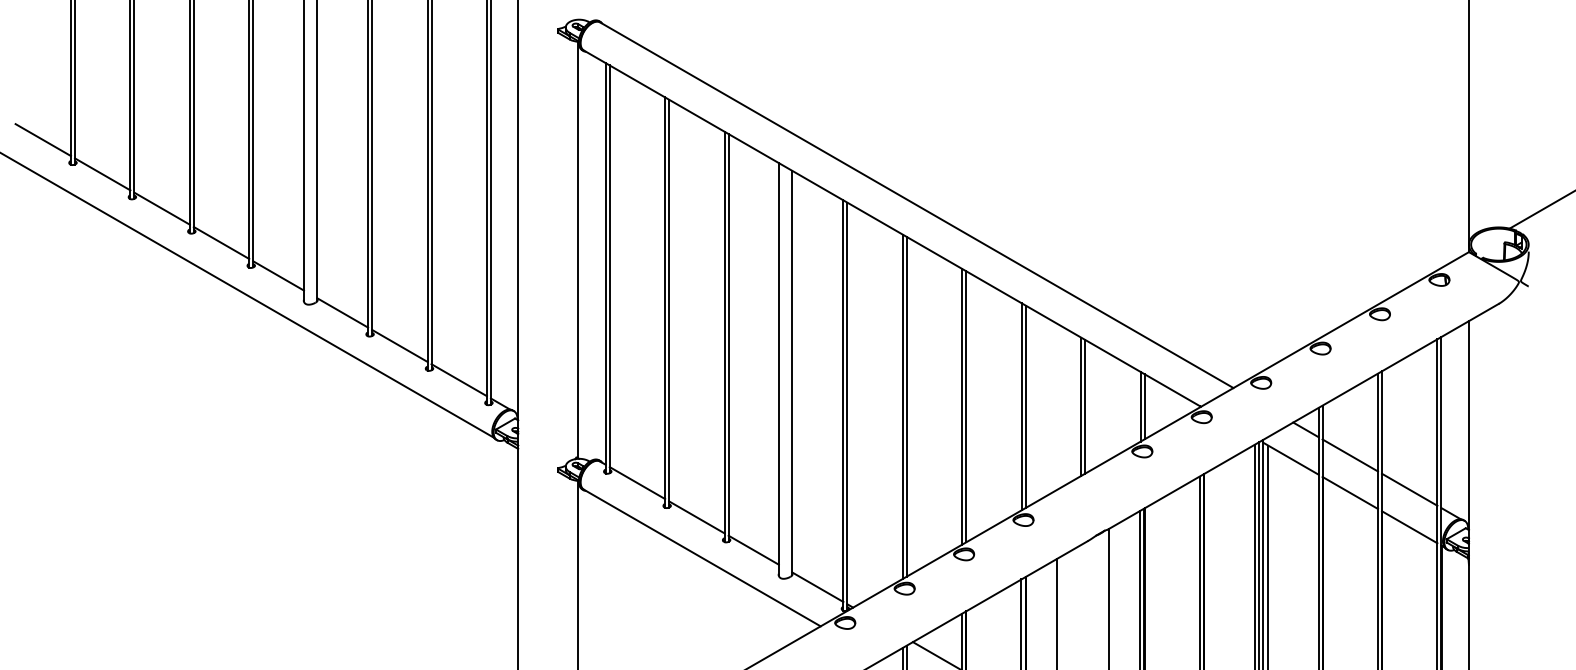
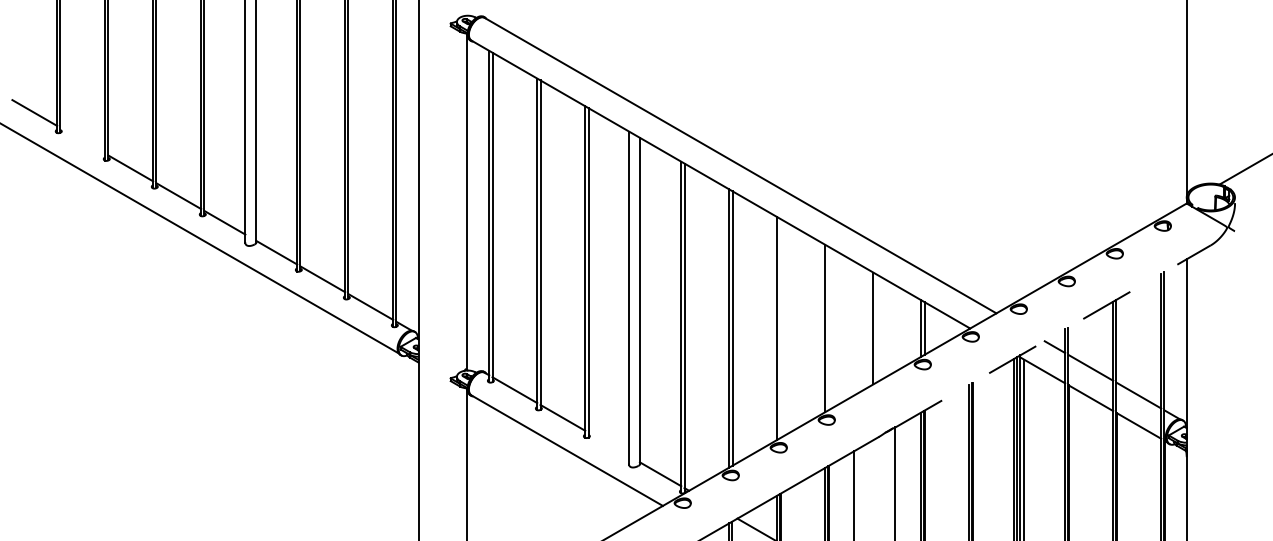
line: (102, 174) -> (82, 140), removed
line: (966, 406) -> (780, 328), removed
line: (1025, 406) -> (828, 328), removed
line: (1085, 406) -> (876, 328), removed
line: (1303, 416) -> (1053, 336), solid -> dashed
line: (753, 549) -> (608, 443), removed

